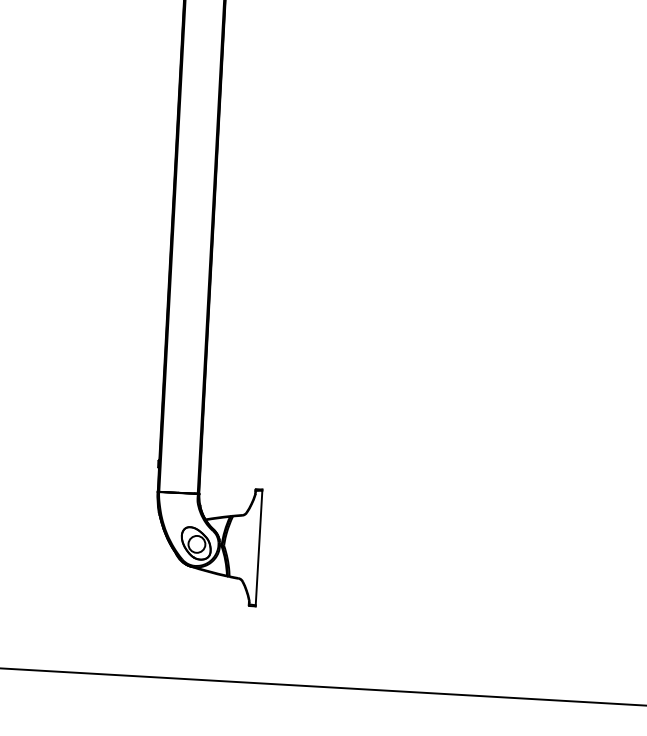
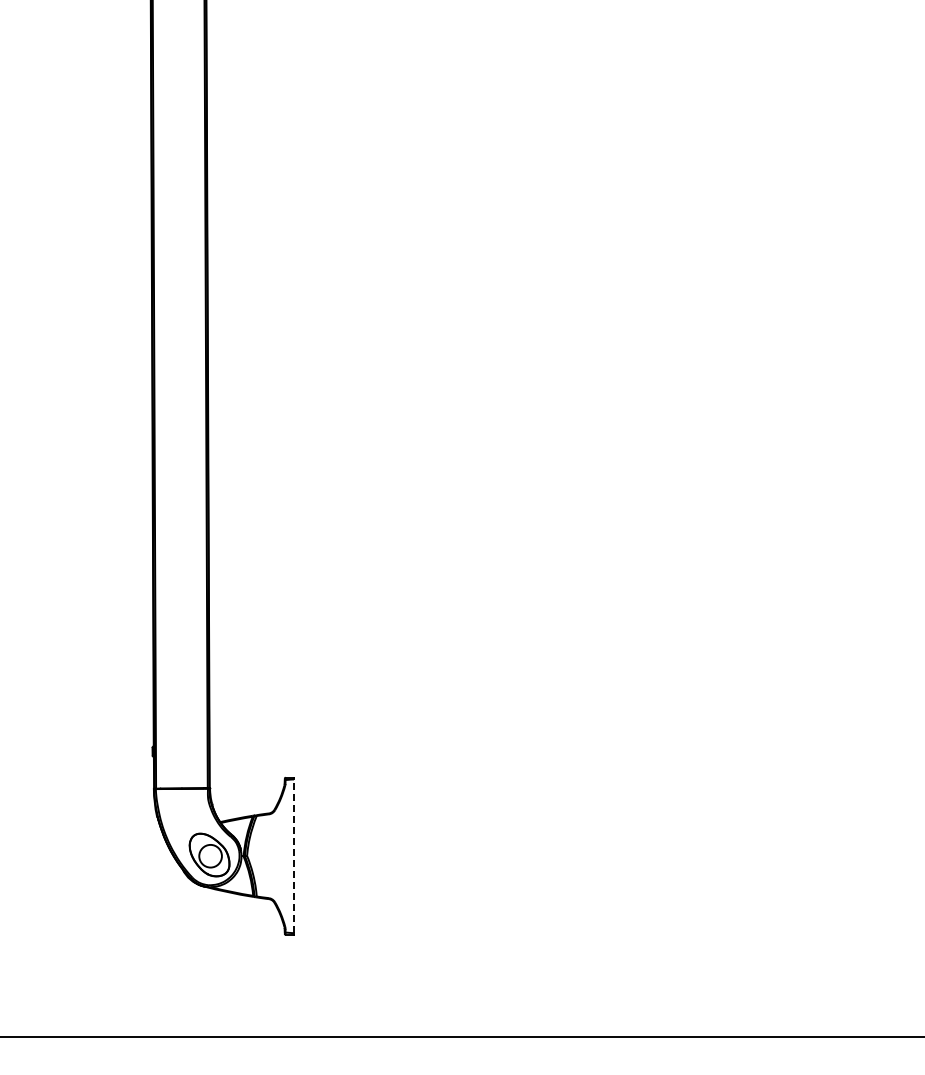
line: (259, 548) -> (294, 856), solid -> dashed

